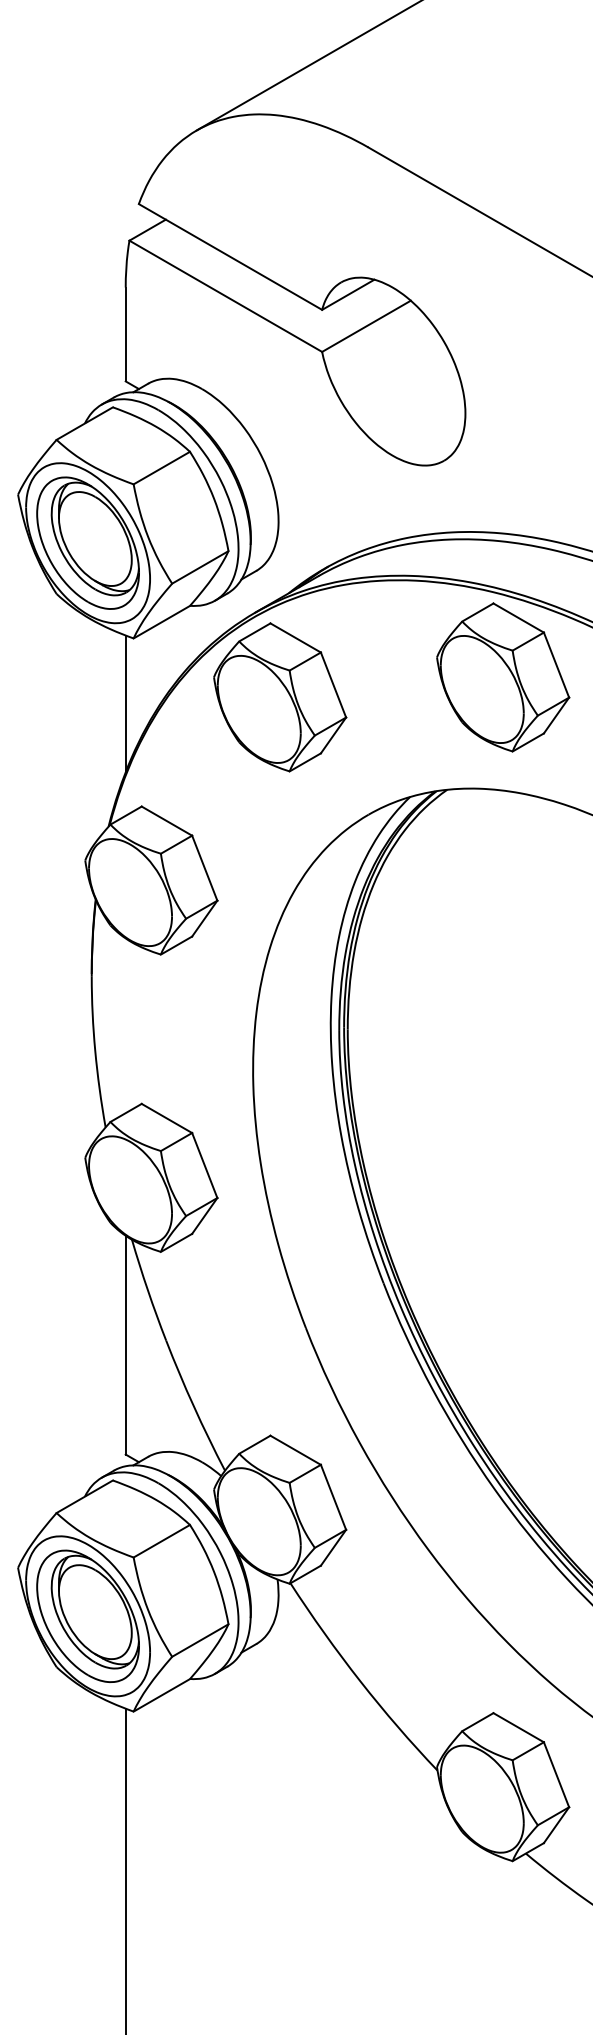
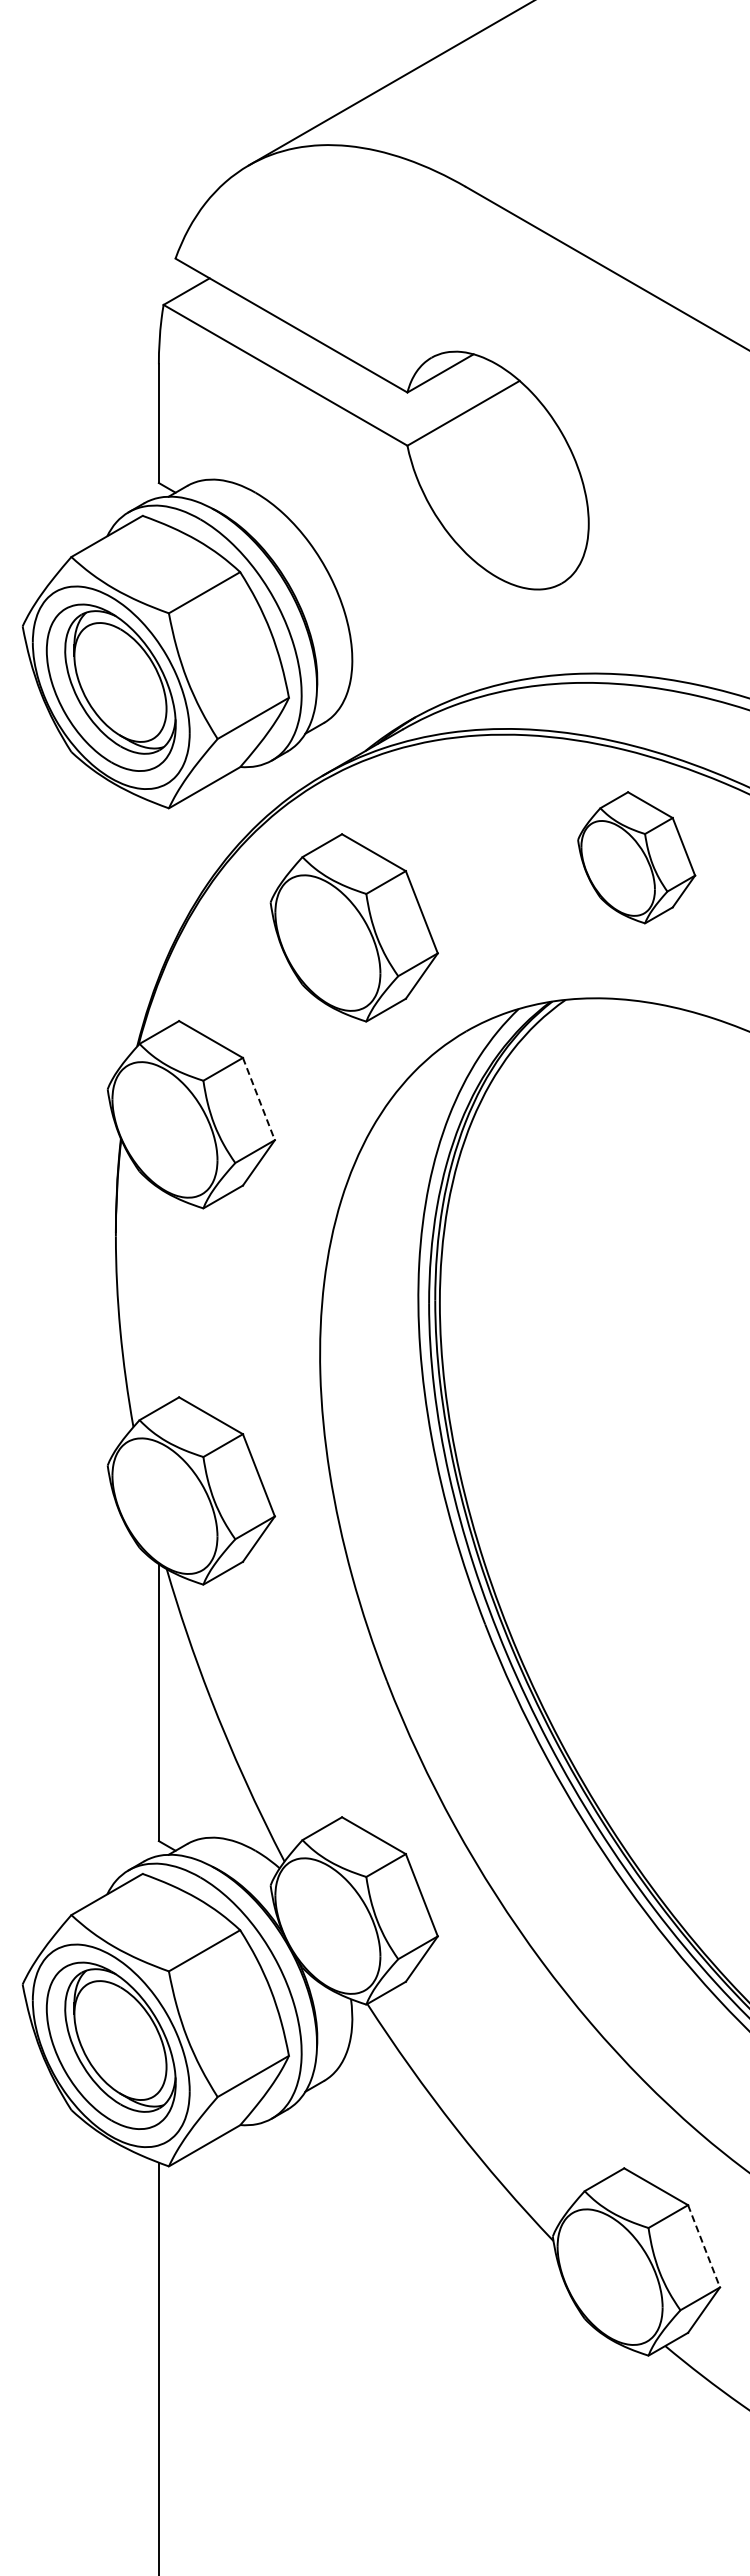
part: (503, 677) -> (636, 857), size x0.7
part: (279, 697) -> (353, 927), moved
line: (125, 703) -> (158, 890), removed
line: (205, 868) -> (259, 1099), solid -> dashed
line: (556, 1774) -> (704, 2246), solid -> dashed

